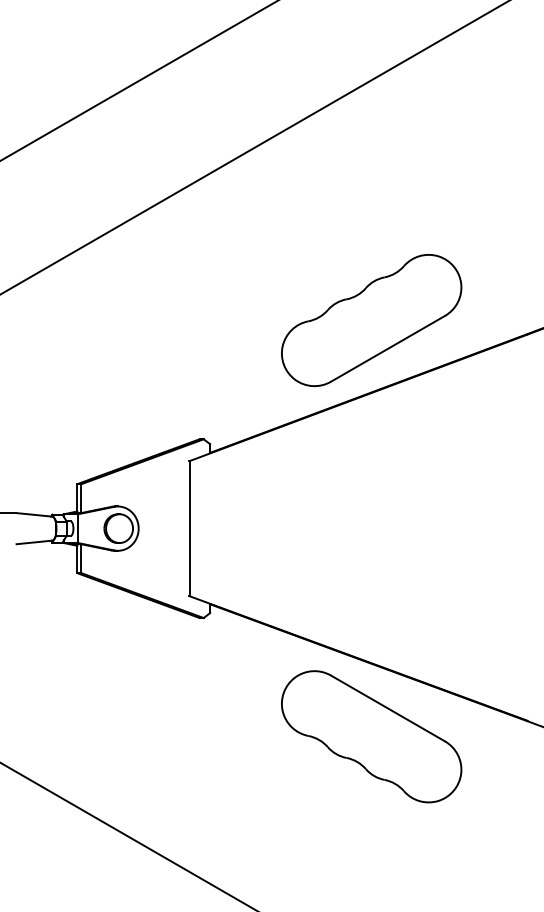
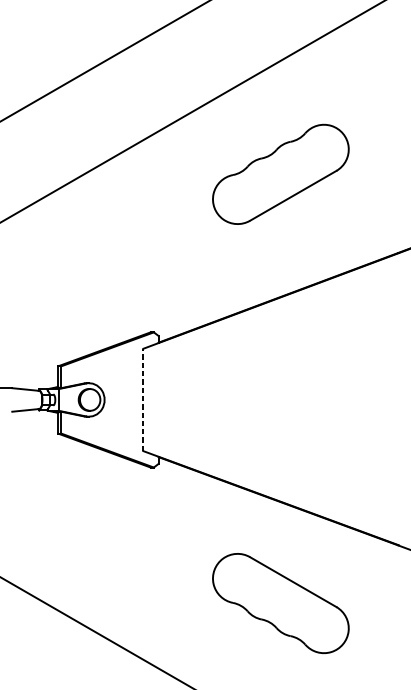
part: (371, 320) -> (280, 174), moved
line: (189, 528) -> (143, 399), solid -> dashed
part: (371, 736) -> (280, 603), moved

